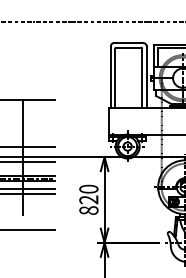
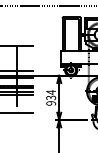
text: (89, 199) -> (51, 97), 820 -> 934

